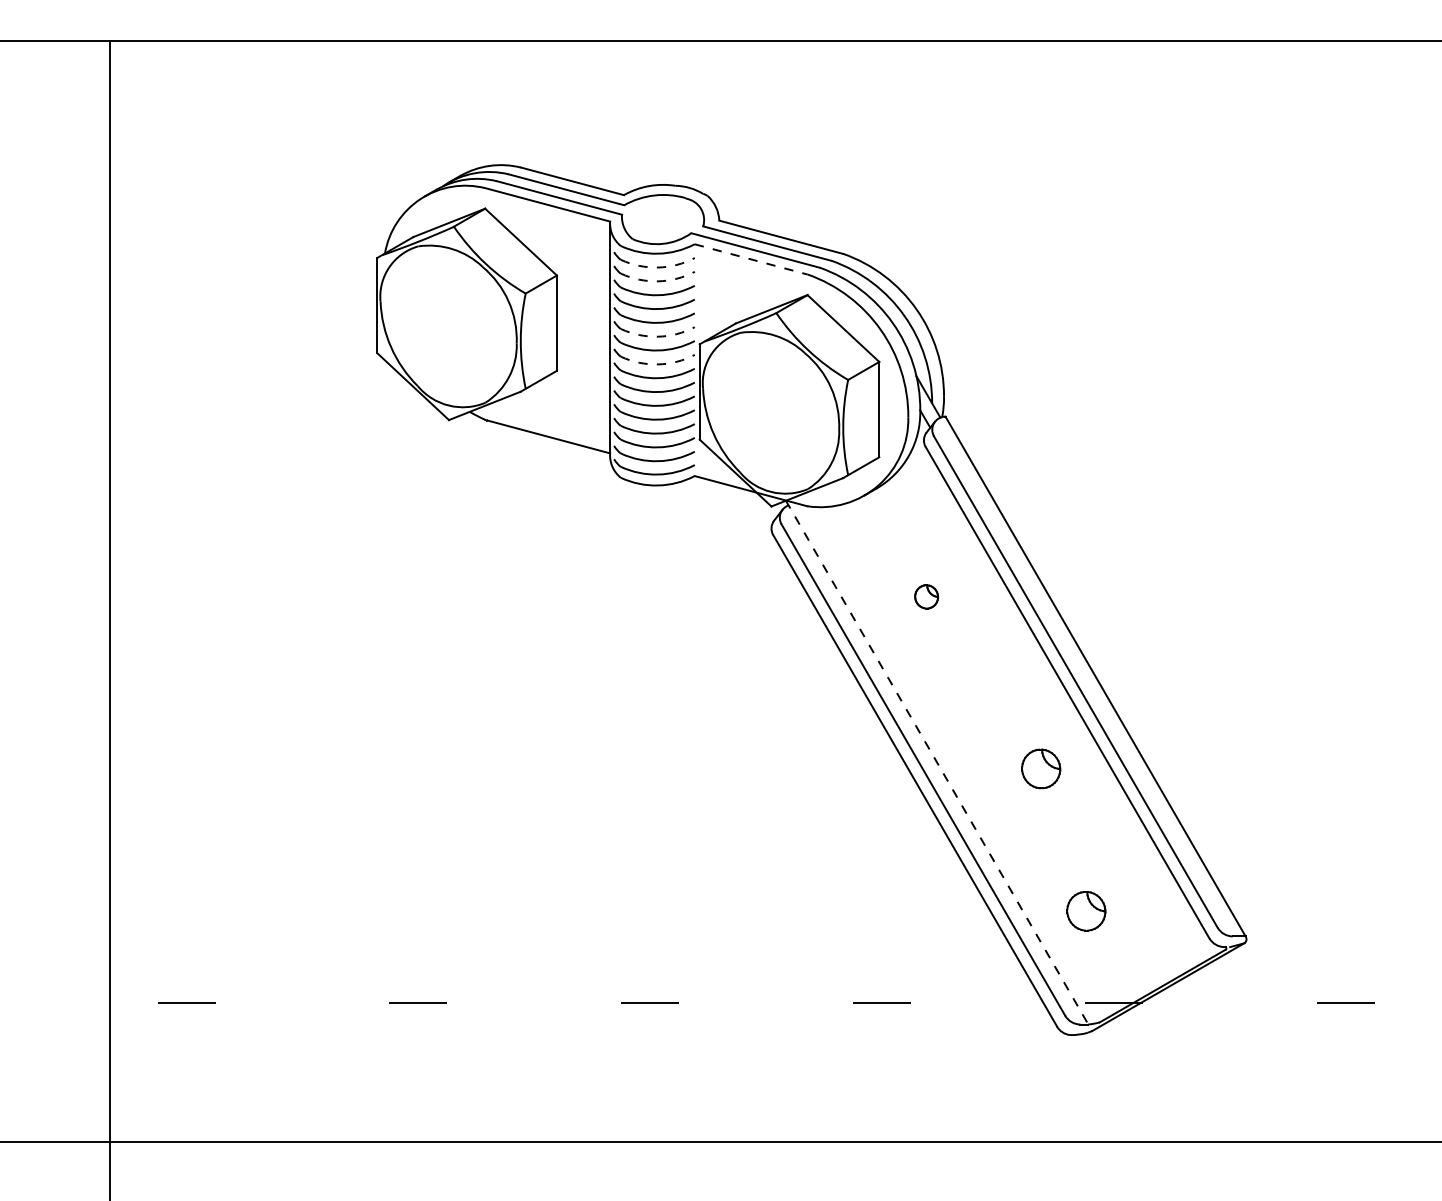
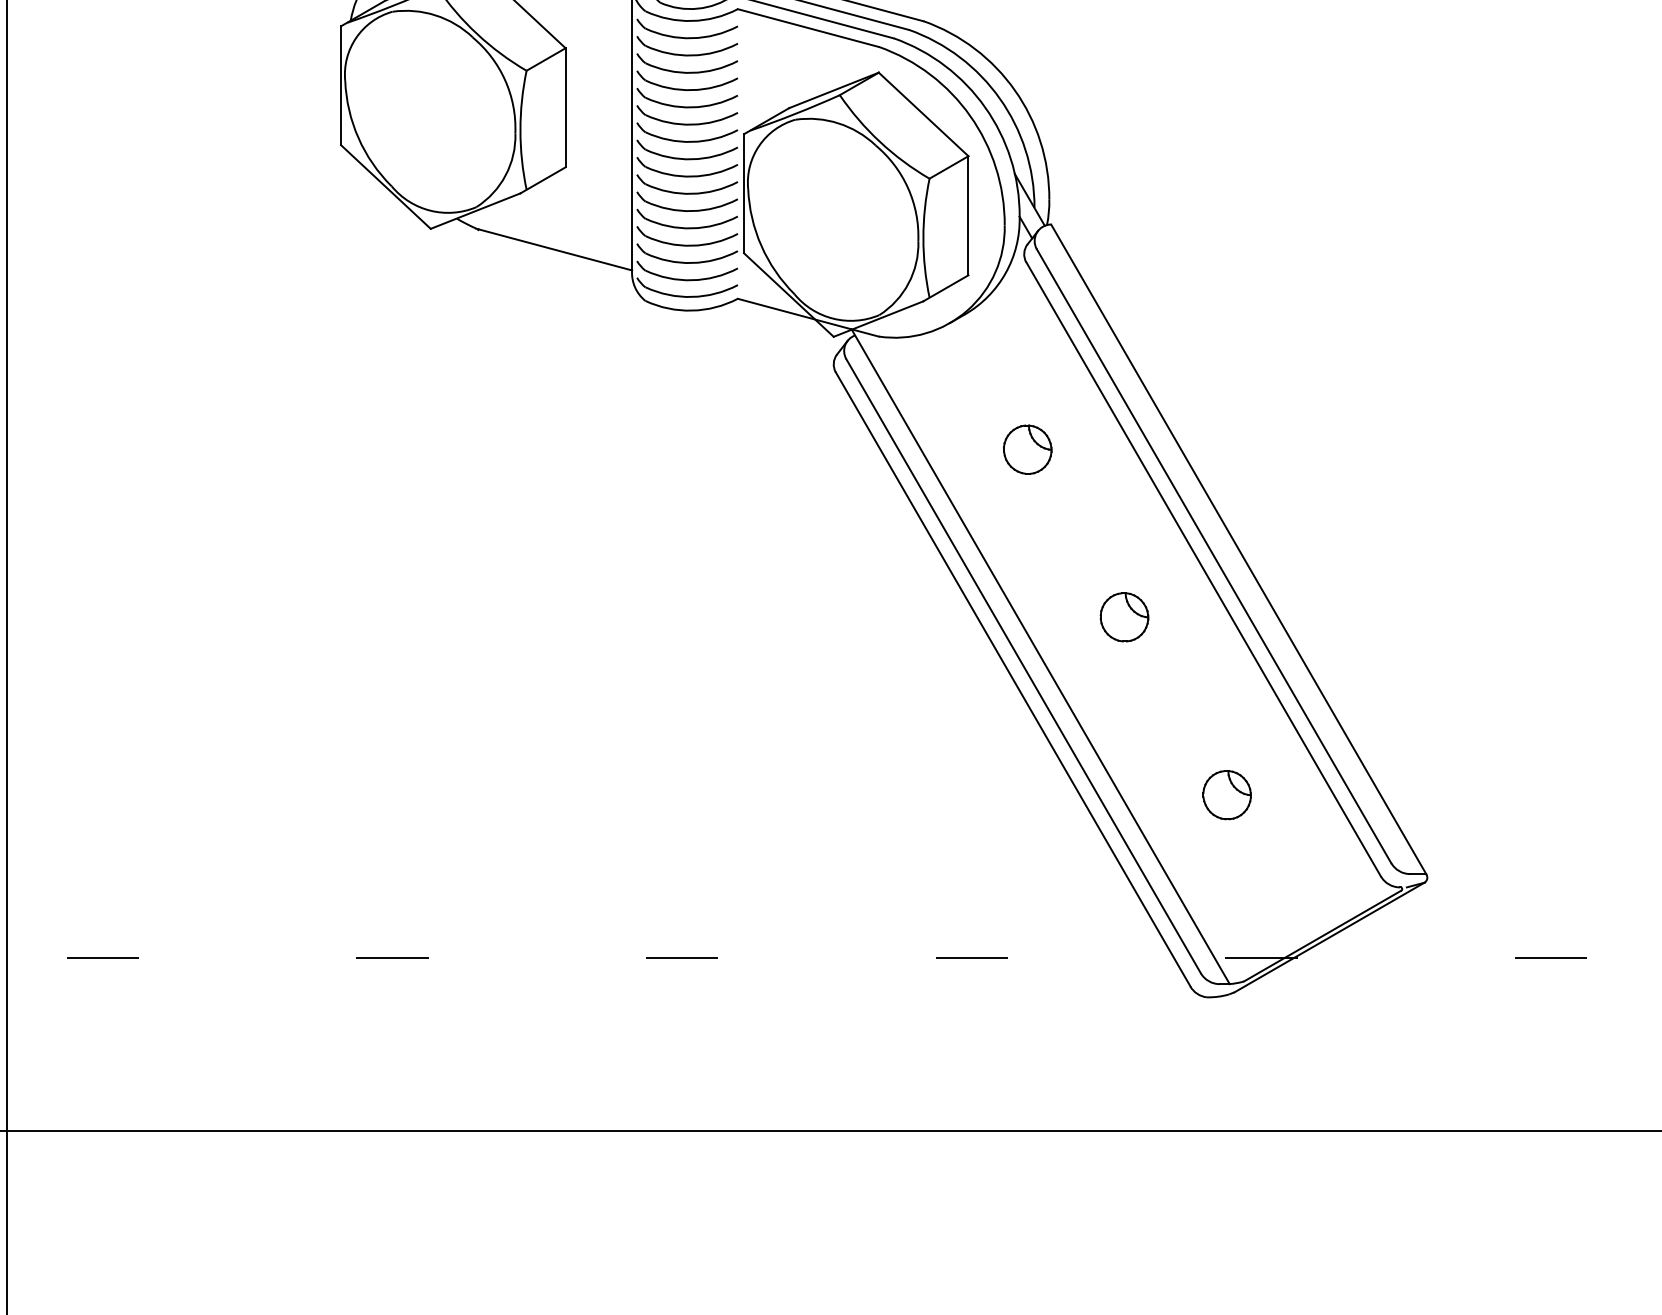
line: (751, 259) -> (808, 28), dashed -> solid
arc: (658, 267) -> (692, 38), dashed -> solid
arc: (658, 281) -> (692, 55), dashed -> solid
arc: (658, 336) -> (692, 124), dashed -> solid
arc: (658, 364) -> (692, 159), dashed -> solid
part: (926, 596) -> (1027, 449), size x1.67
line: (937, 762) -> (1041, 656), dashed -> solid
part: (1041, 768) -> (1124, 616), moved
part: (1086, 911) -> (1227, 795), moved

